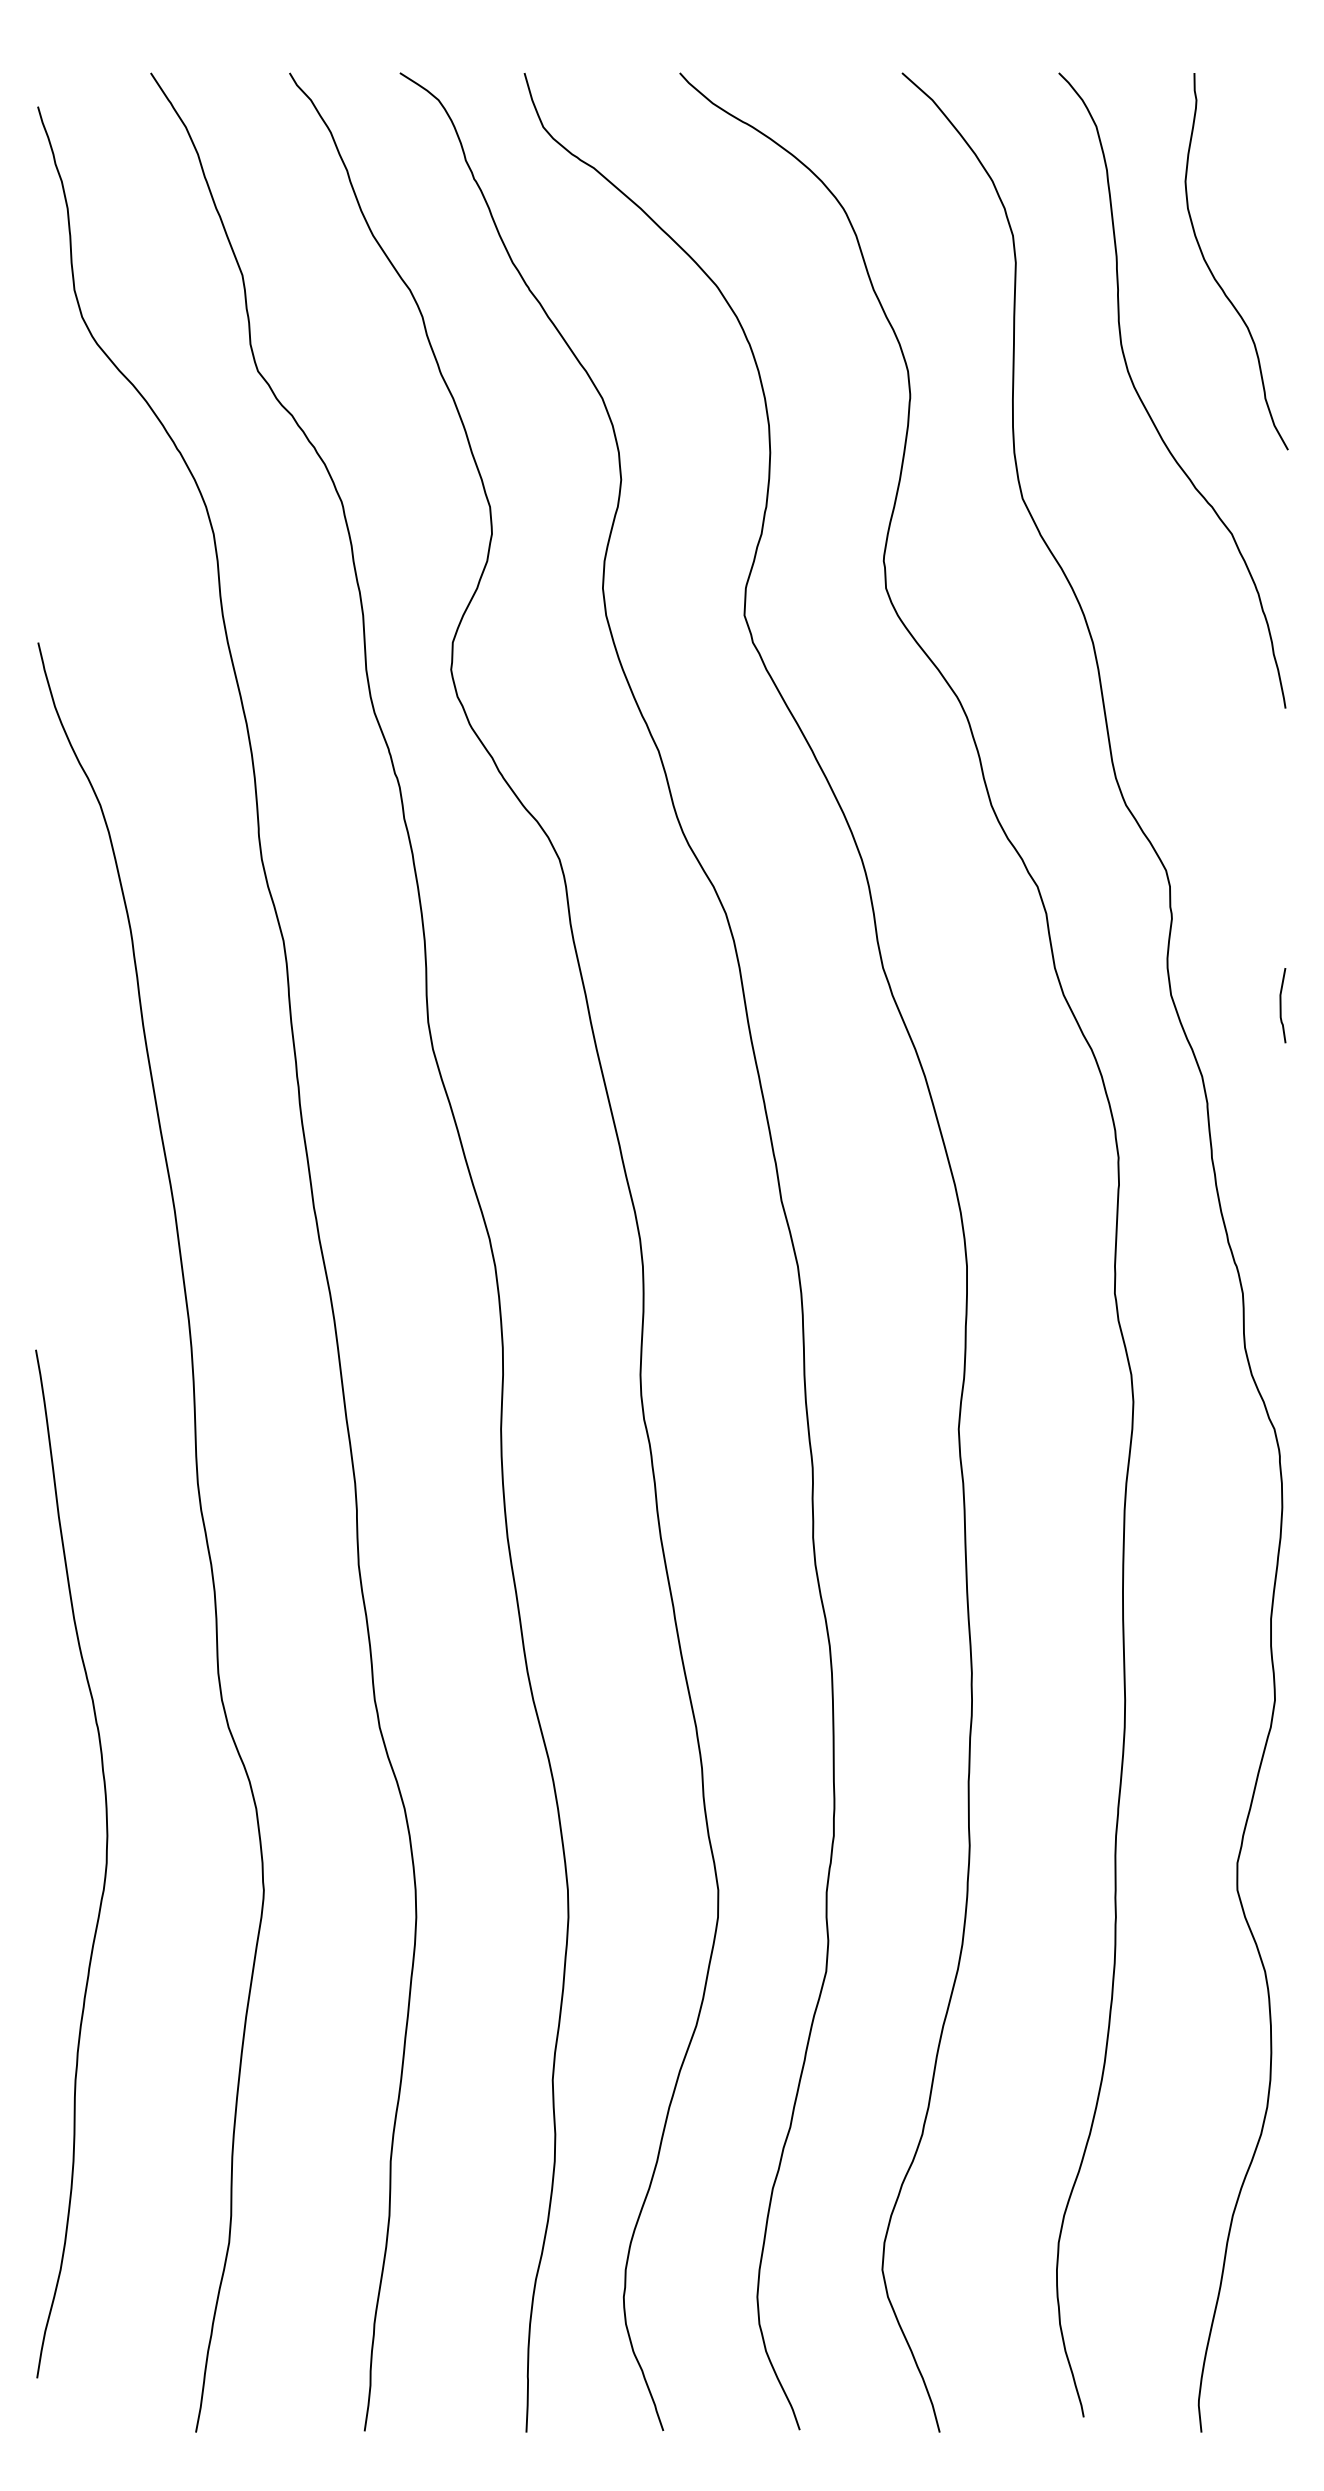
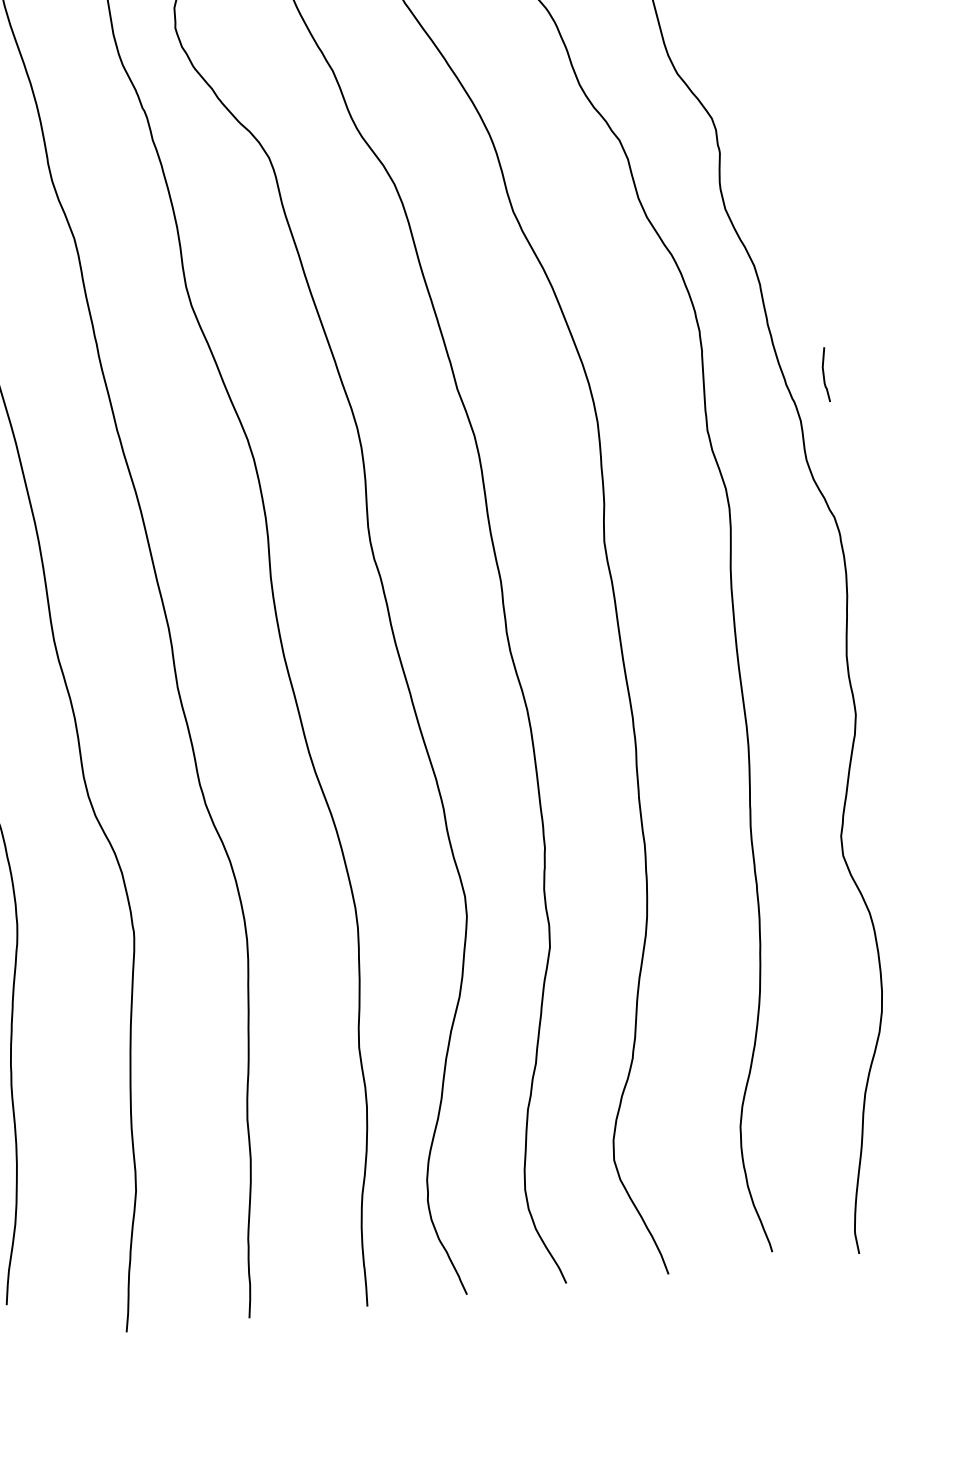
curve: (1281, 1005) -> (824, 374), moved

